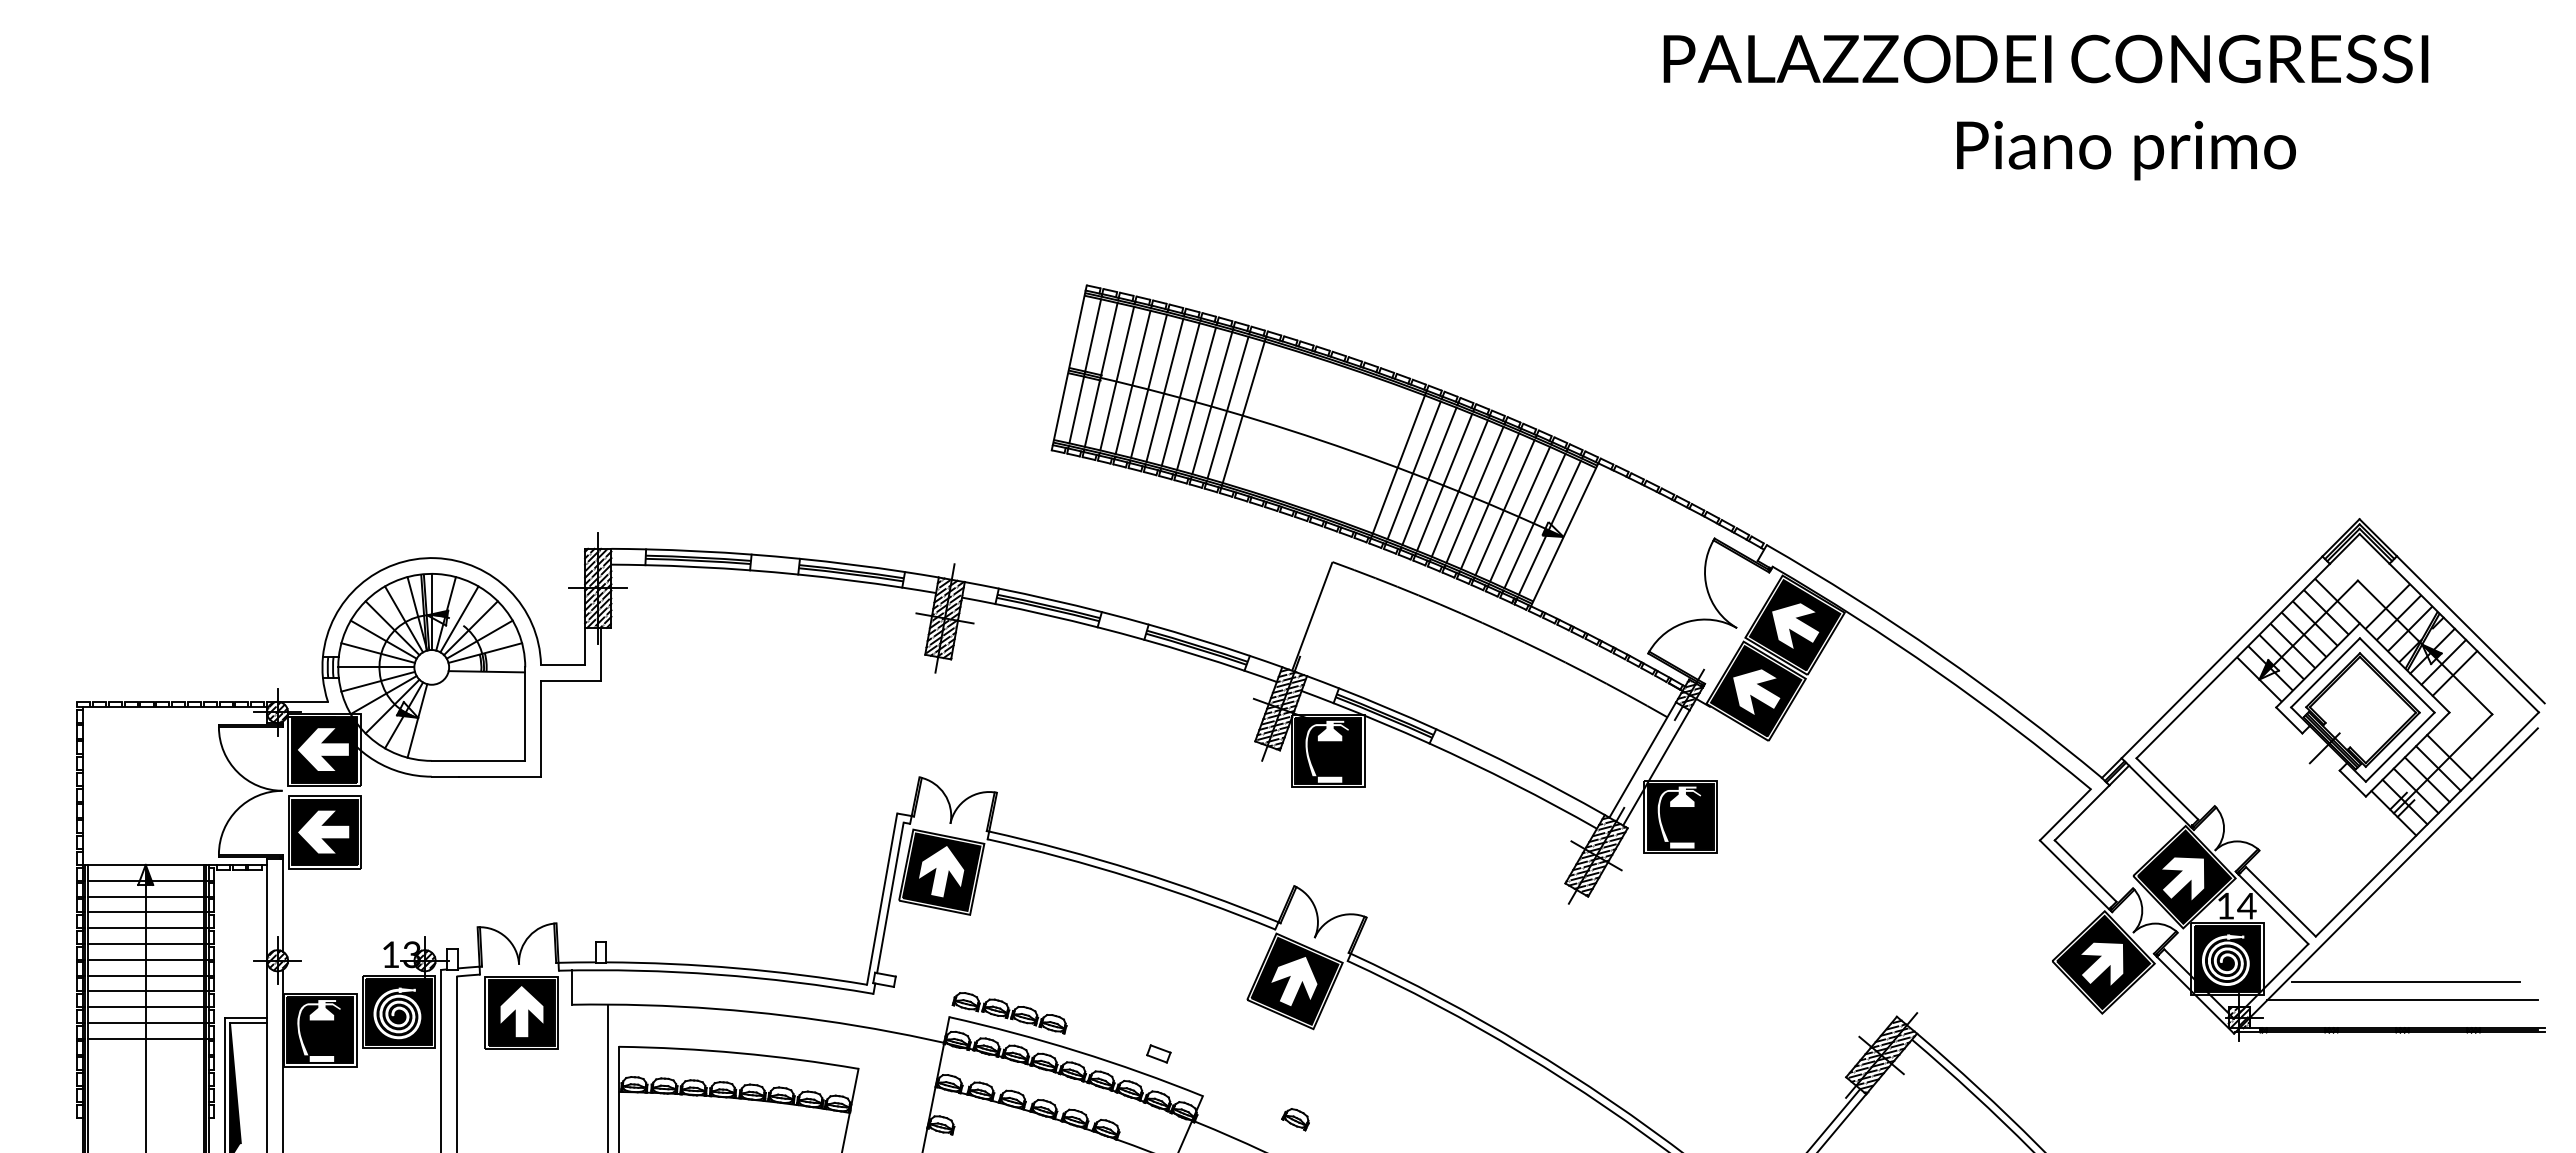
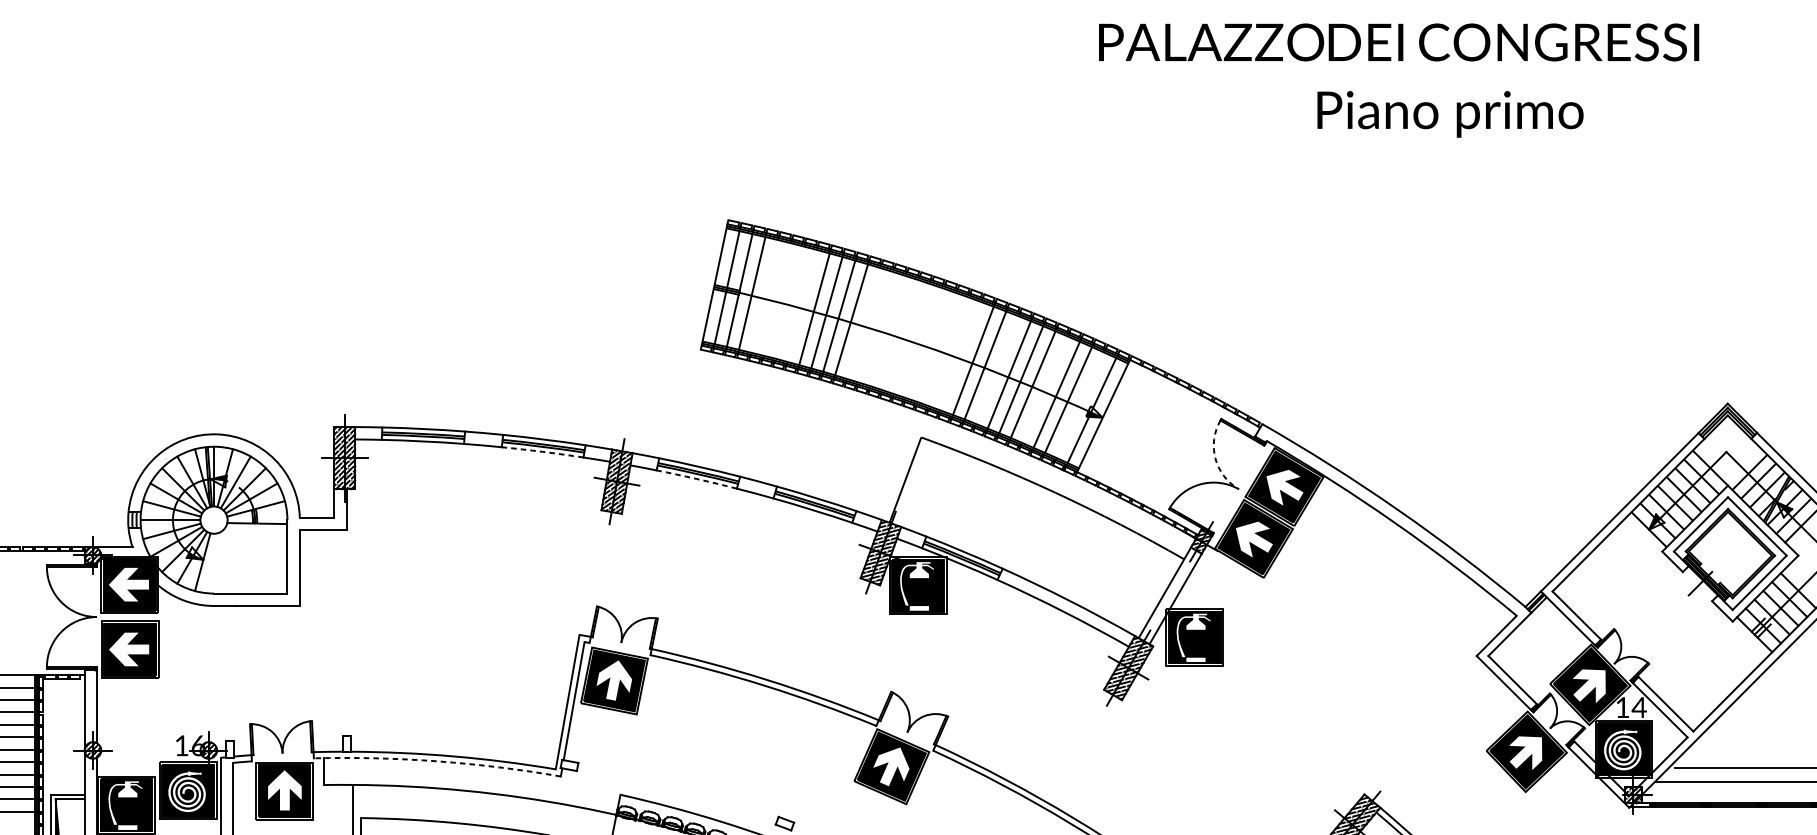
text: (2045, 58) -> (1398, 42), moved
text: (2126, 150) -> (1450, 114), moved
line: (1132, 382) -> (764, 296), removed
line: (1148, 385) -> (776, 298), removed
line: (1164, 389) -> (789, 301), removed
line: (1180, 394) -> (801, 305), removed
line: (1429, 475) -> (997, 369), removed
line: (1489, 501) -> (1044, 389), removed
line: (1534, 520) -> (1079, 404), removed
arc: (850, 580) -> (542, 451), solid -> dashed
arc: (1707, 589) -> (1215, 458), solid -> dashed
arc: (1046, 615) -> (696, 479), solid -> dashed
text: (412, 954) -> (198, 745), 13 -> 16
arc: (716, 974) -> (437, 761), solid -> dashed
part: (1009, 1013) -> (667, 791), removed

